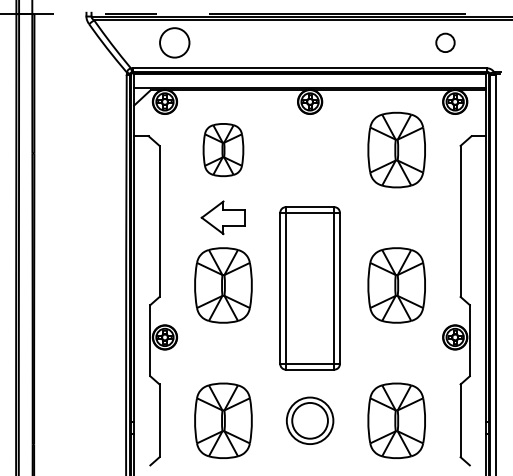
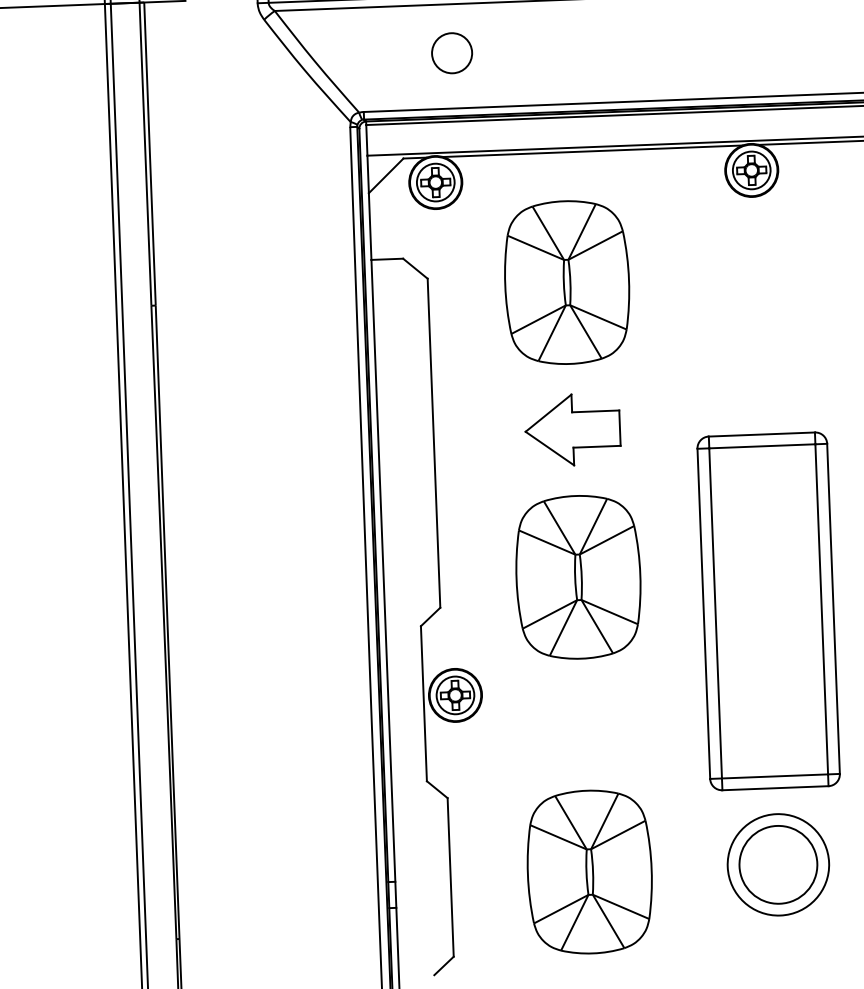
circle: (174, 42) -> (451, 52), size x0.62
part: (223, 149) -> (567, 281), size x1.43
part: (309, 288) -> (767, 611), moved

